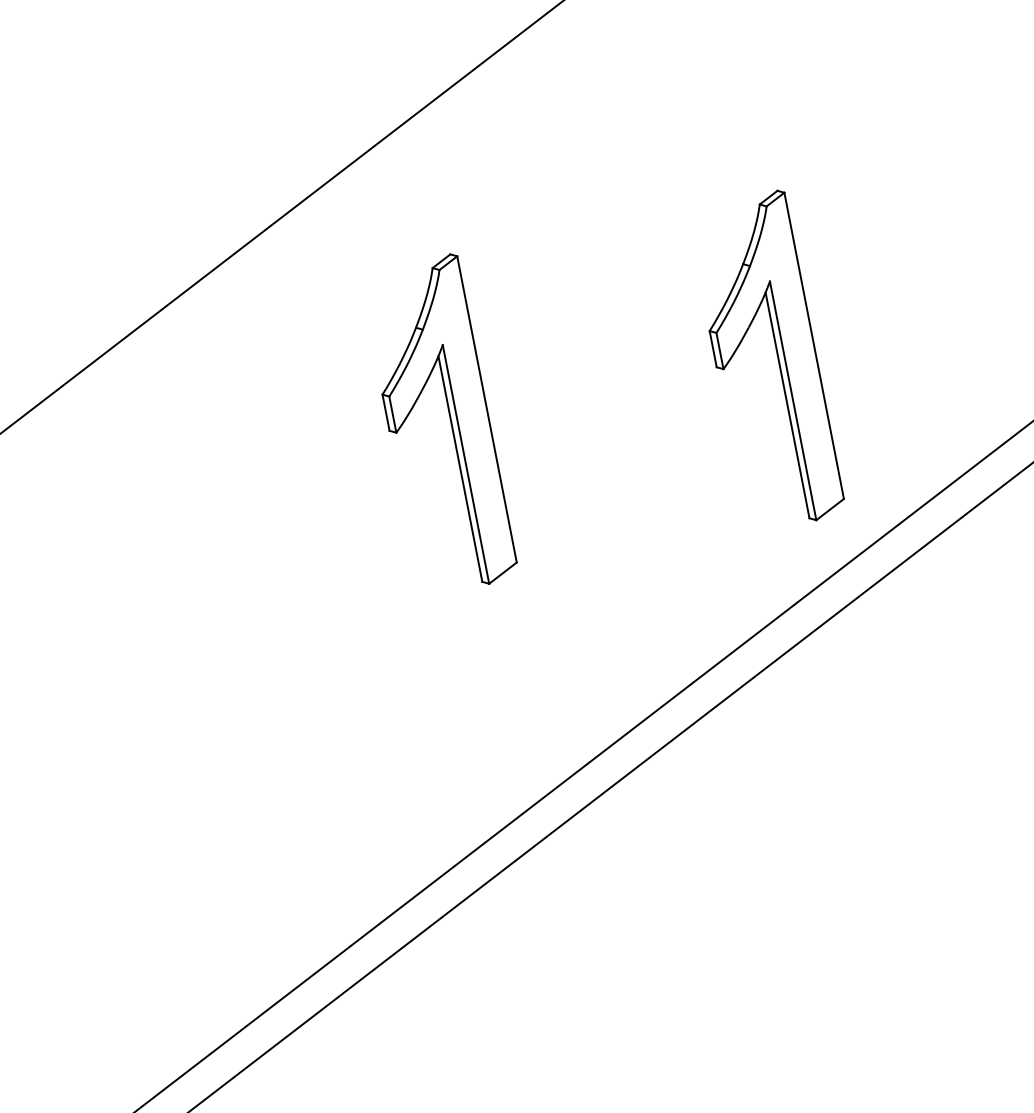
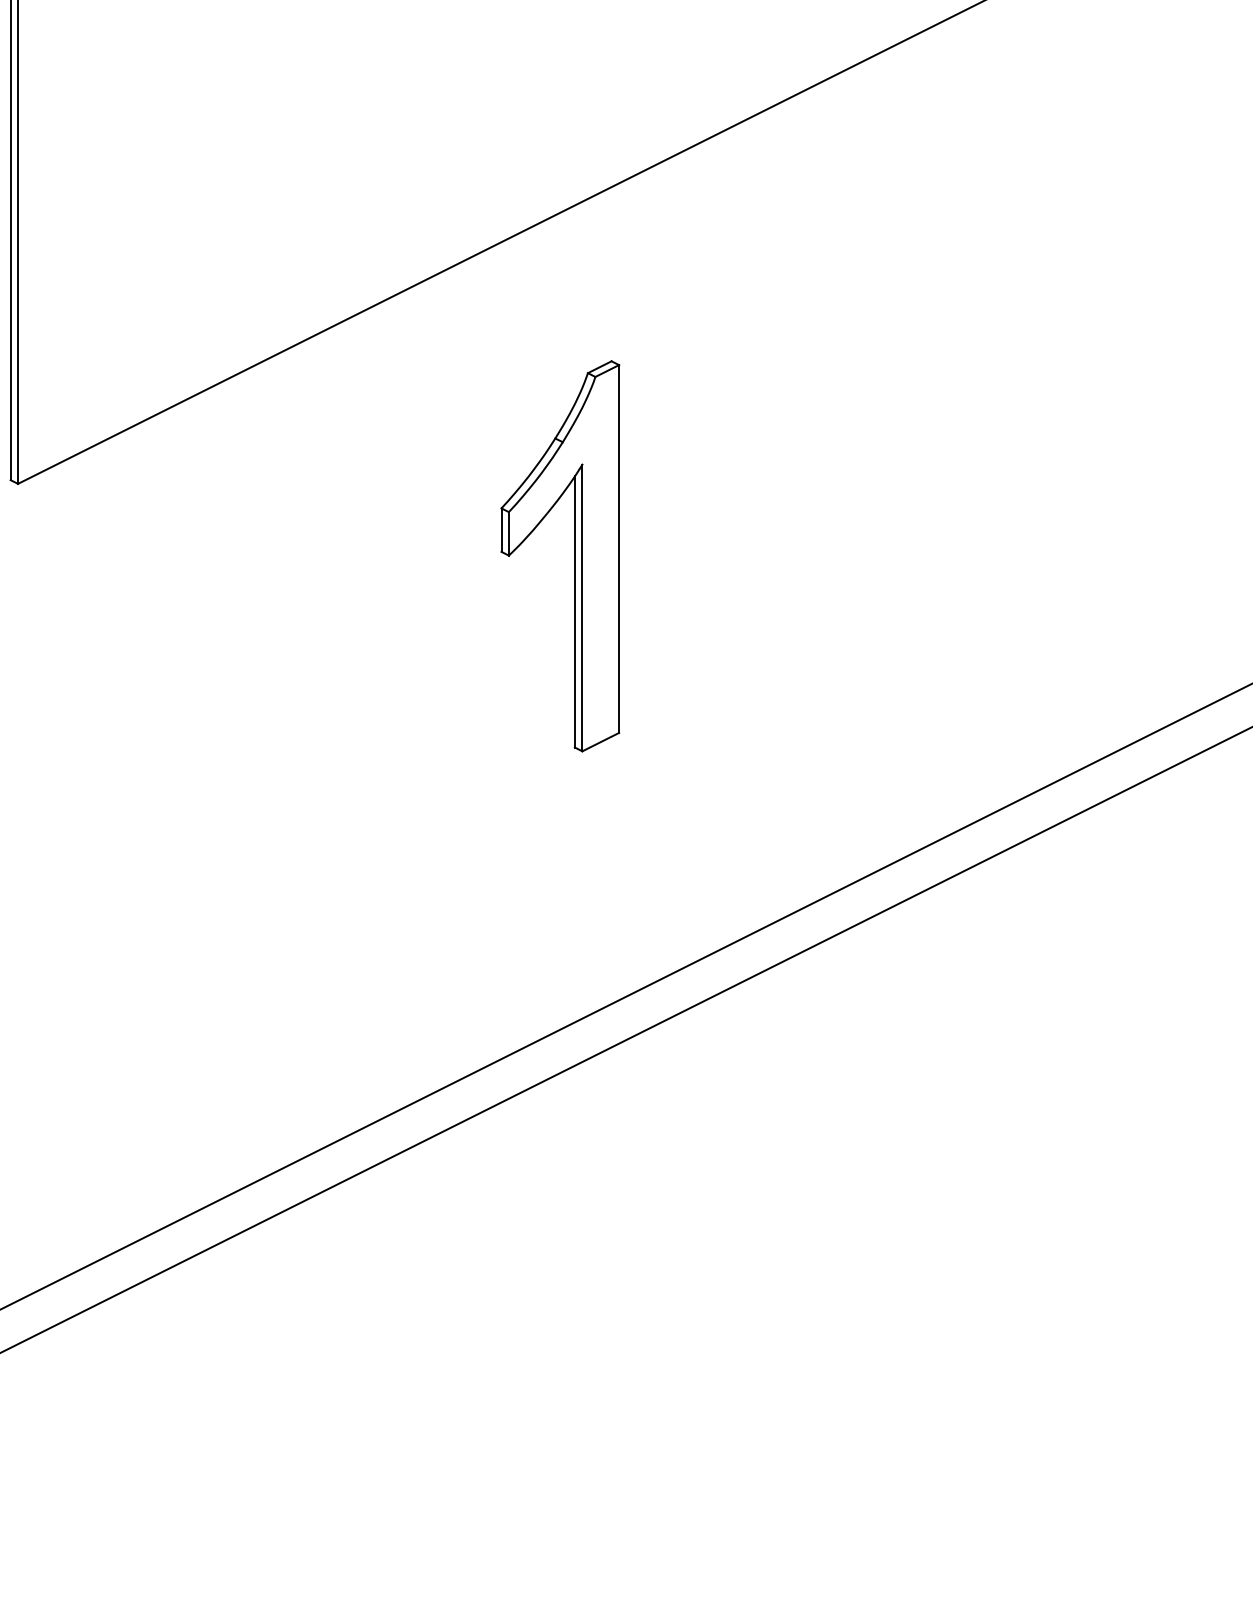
part: (778, 359) -> (967, 556), removed

